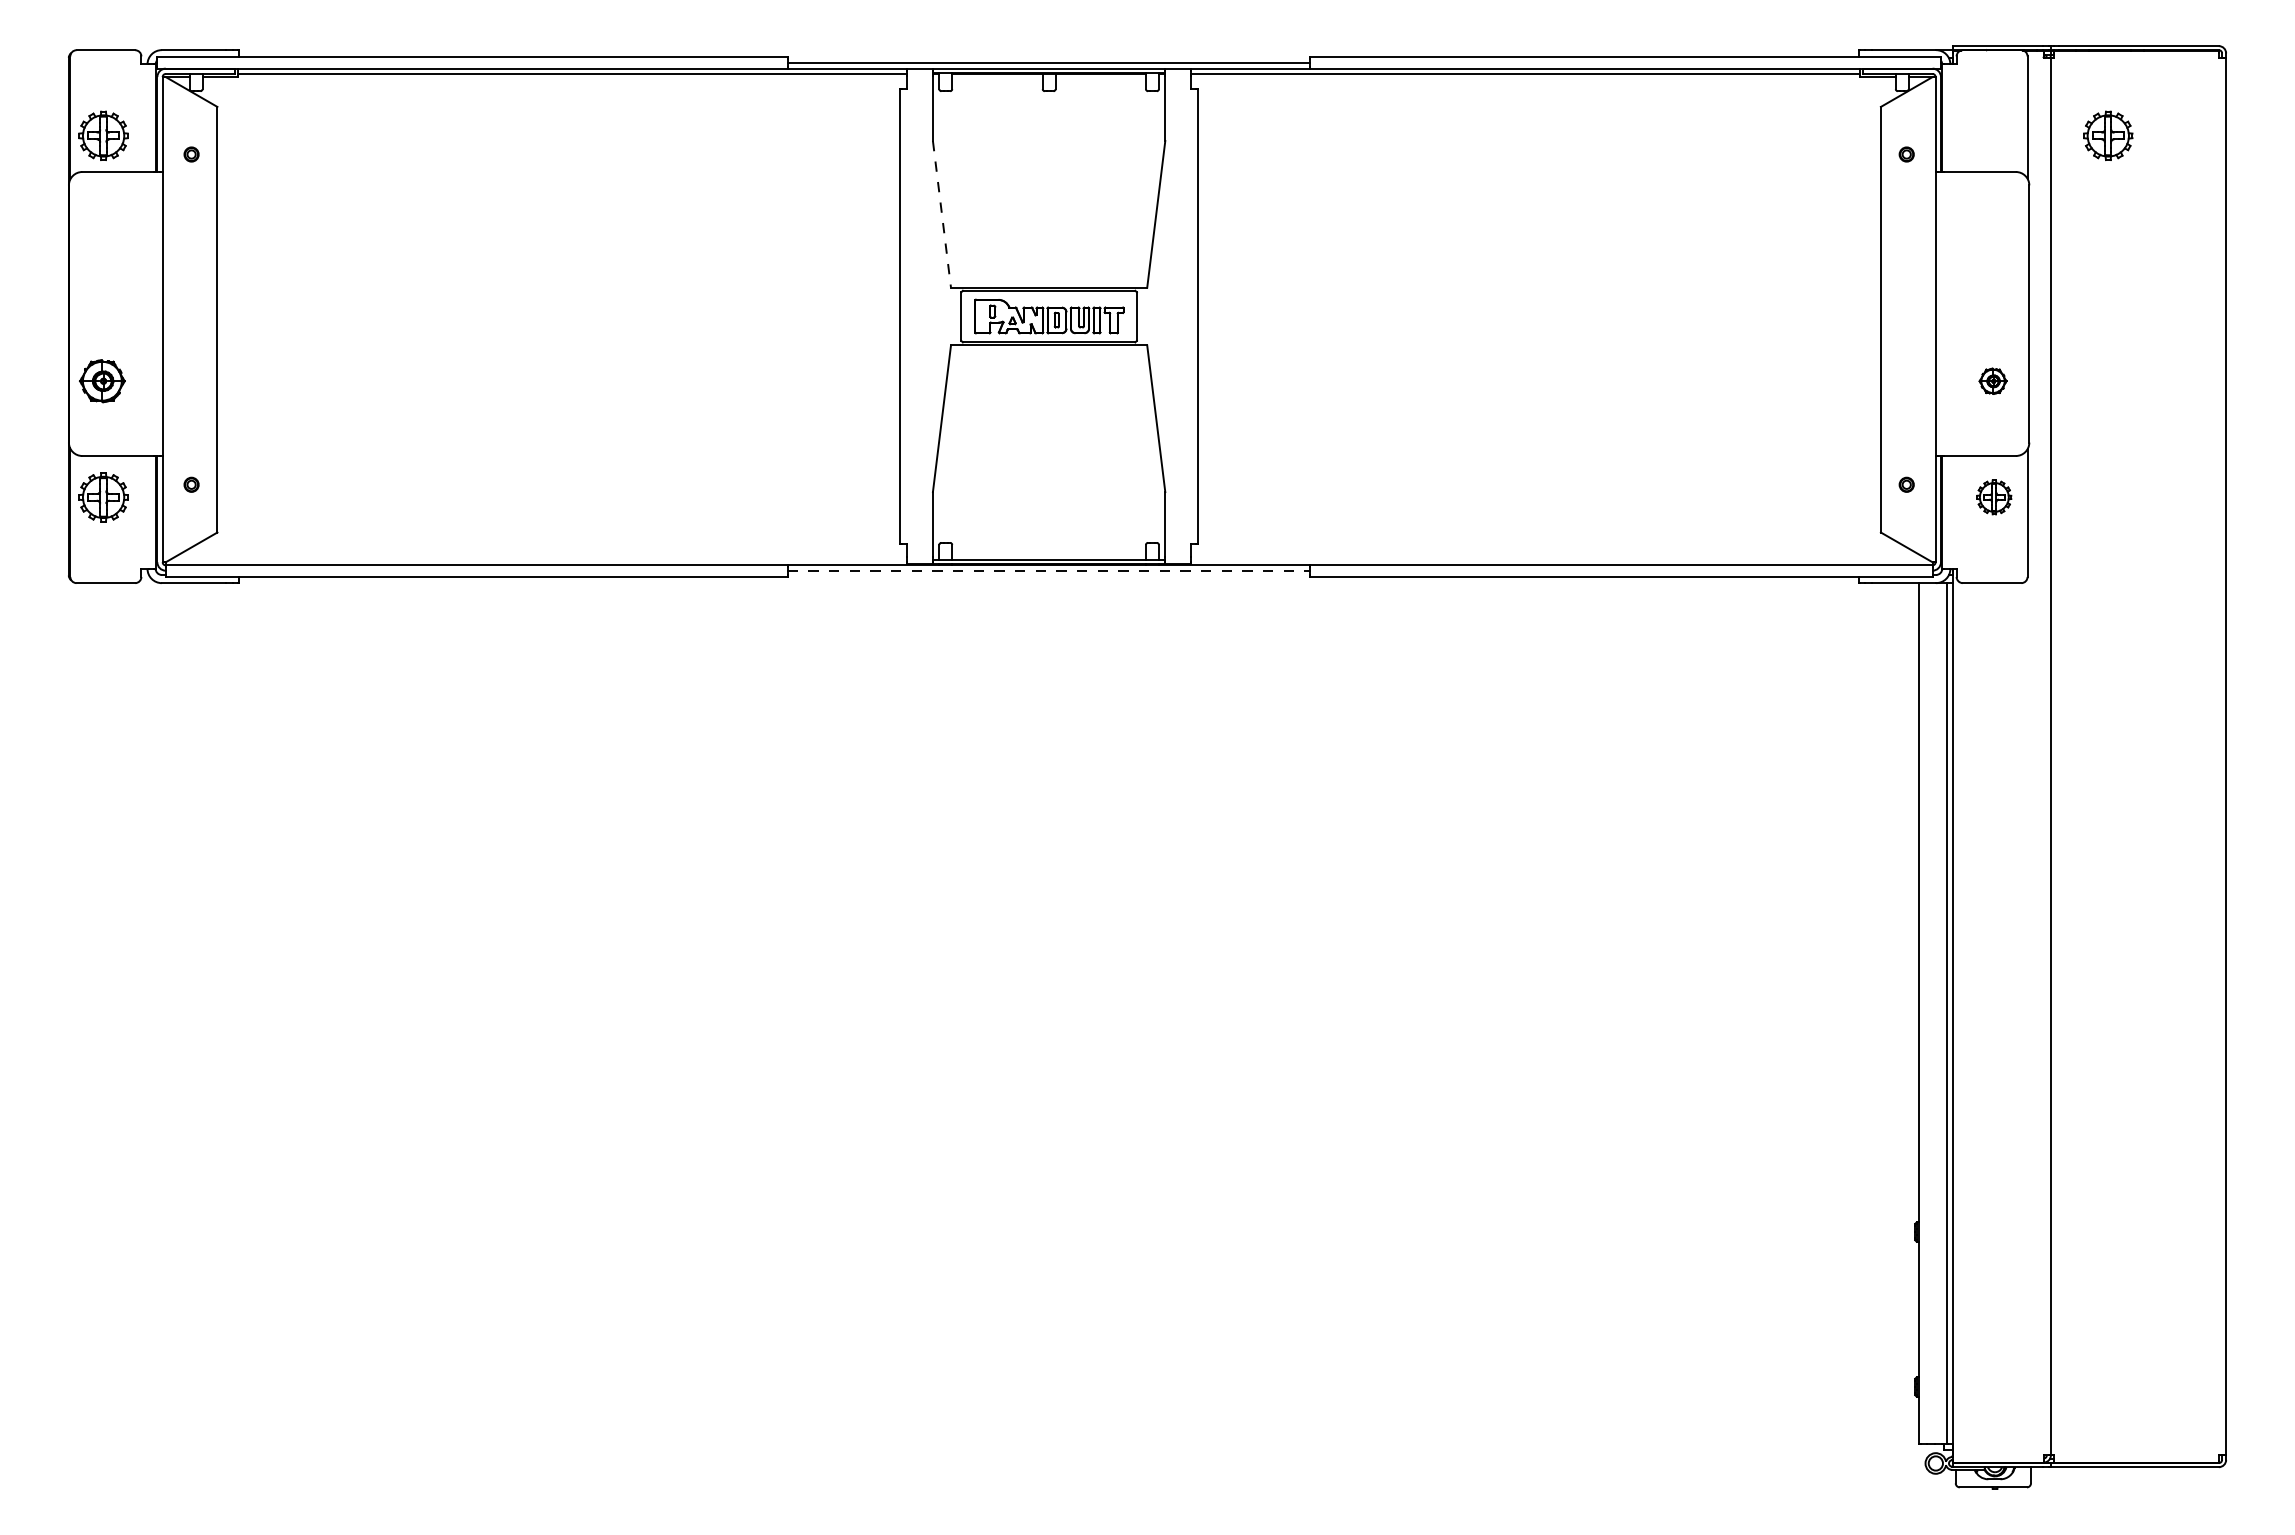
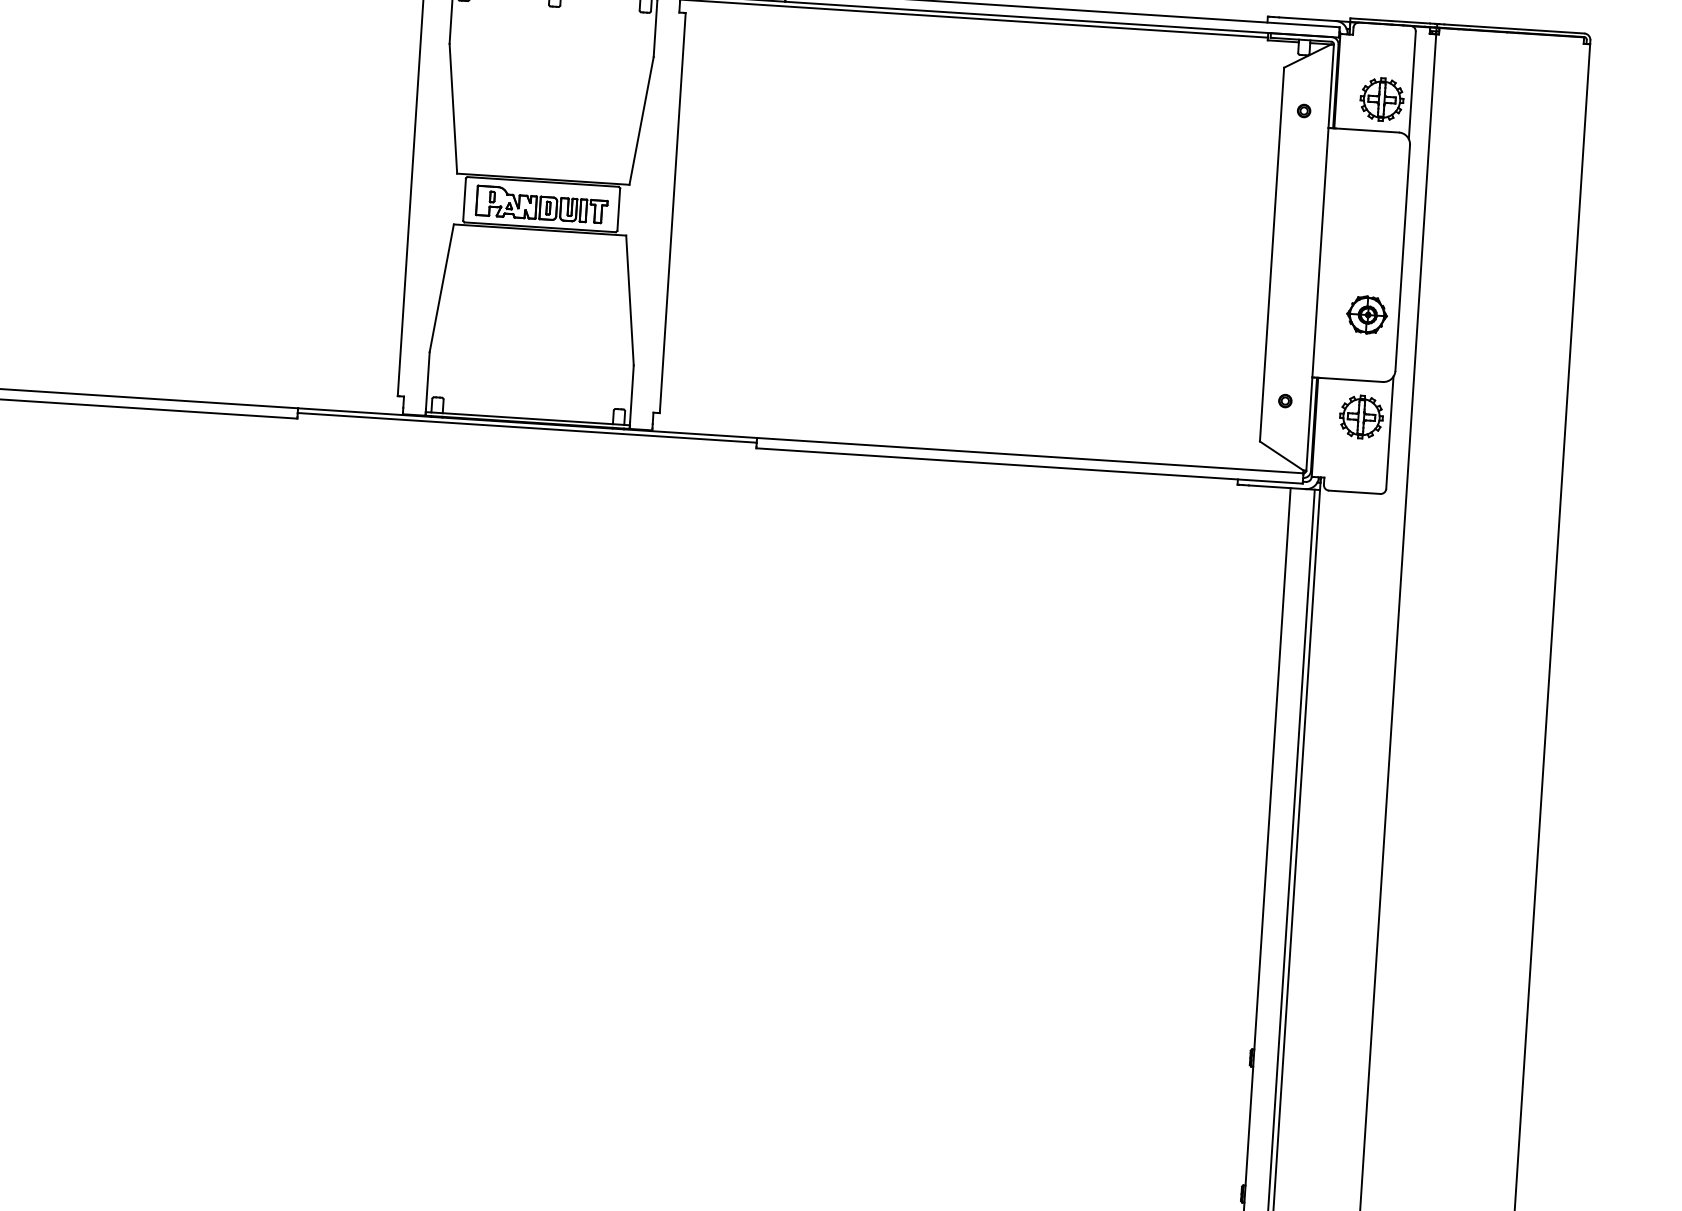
part: (2108, 135) -> (1382, 99), moved
line: (941, 214) -> (452, 108), dashed -> solid
part: (1992, 381) -> (1366, 315), size x1.67
part: (1994, 497) -> (1361, 417), size x1.43
line: (1049, 570) -> (527, 427), dashed -> solid

